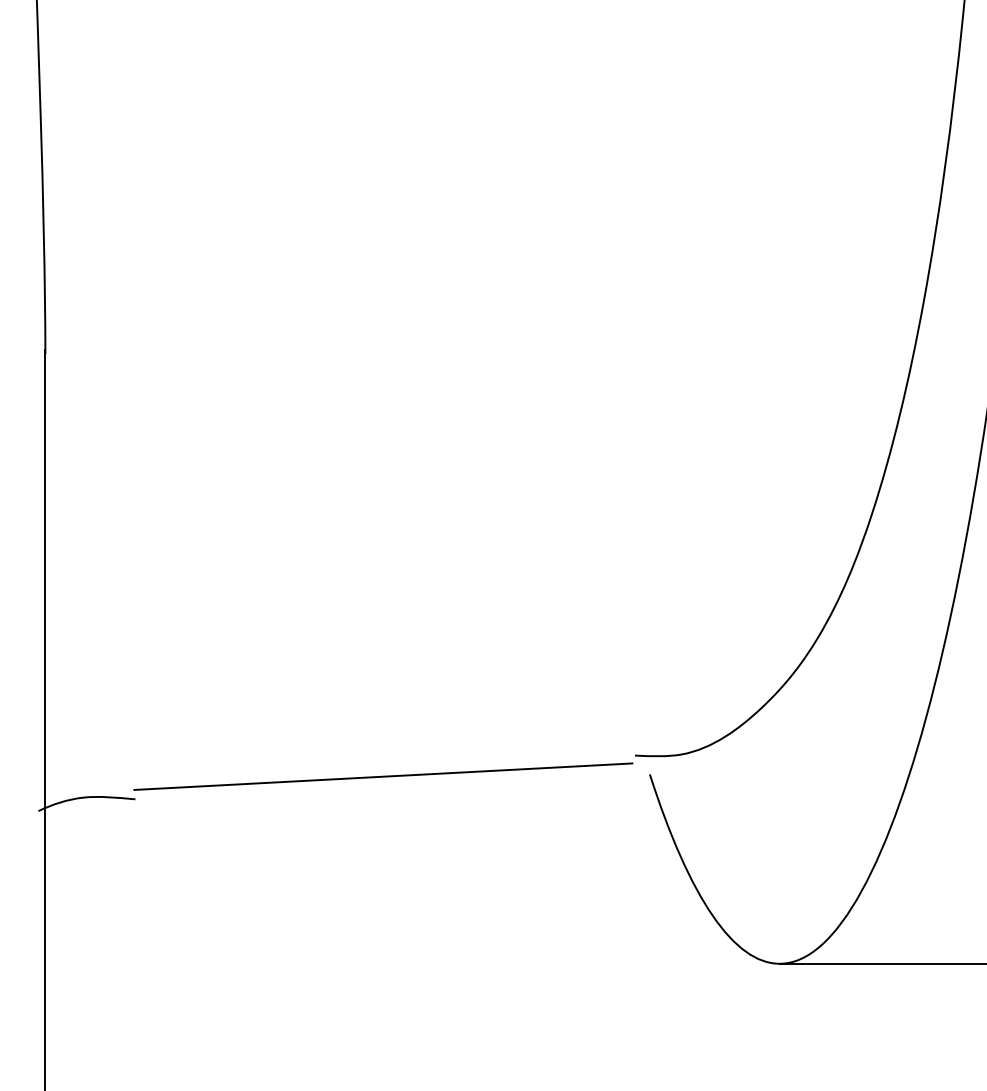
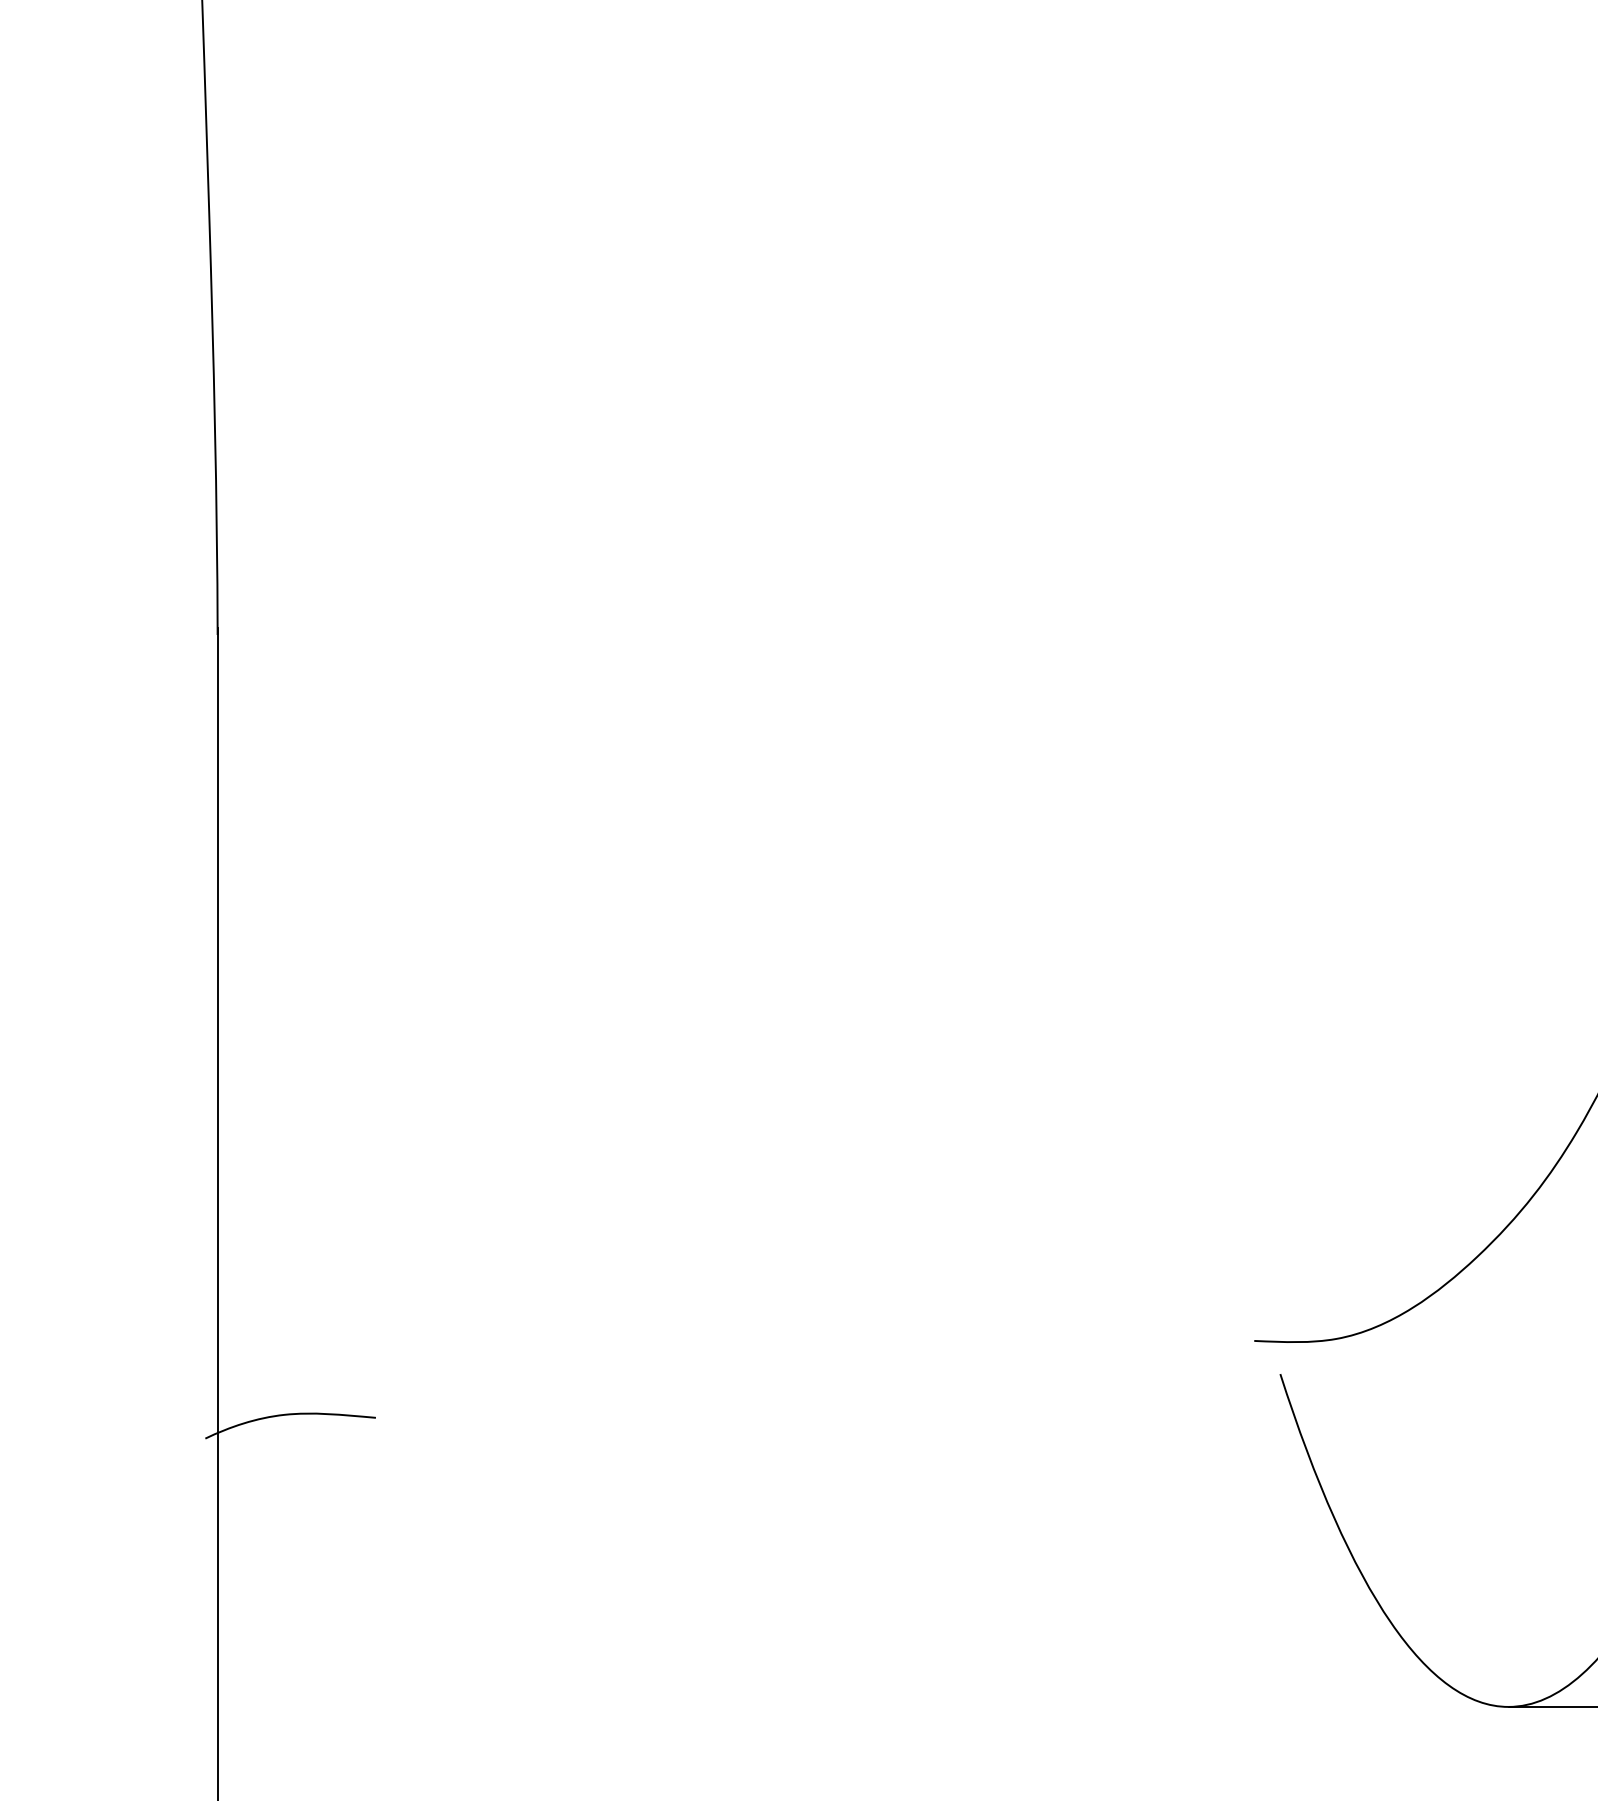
line: (383, 776) -> (812, 1377), removed

